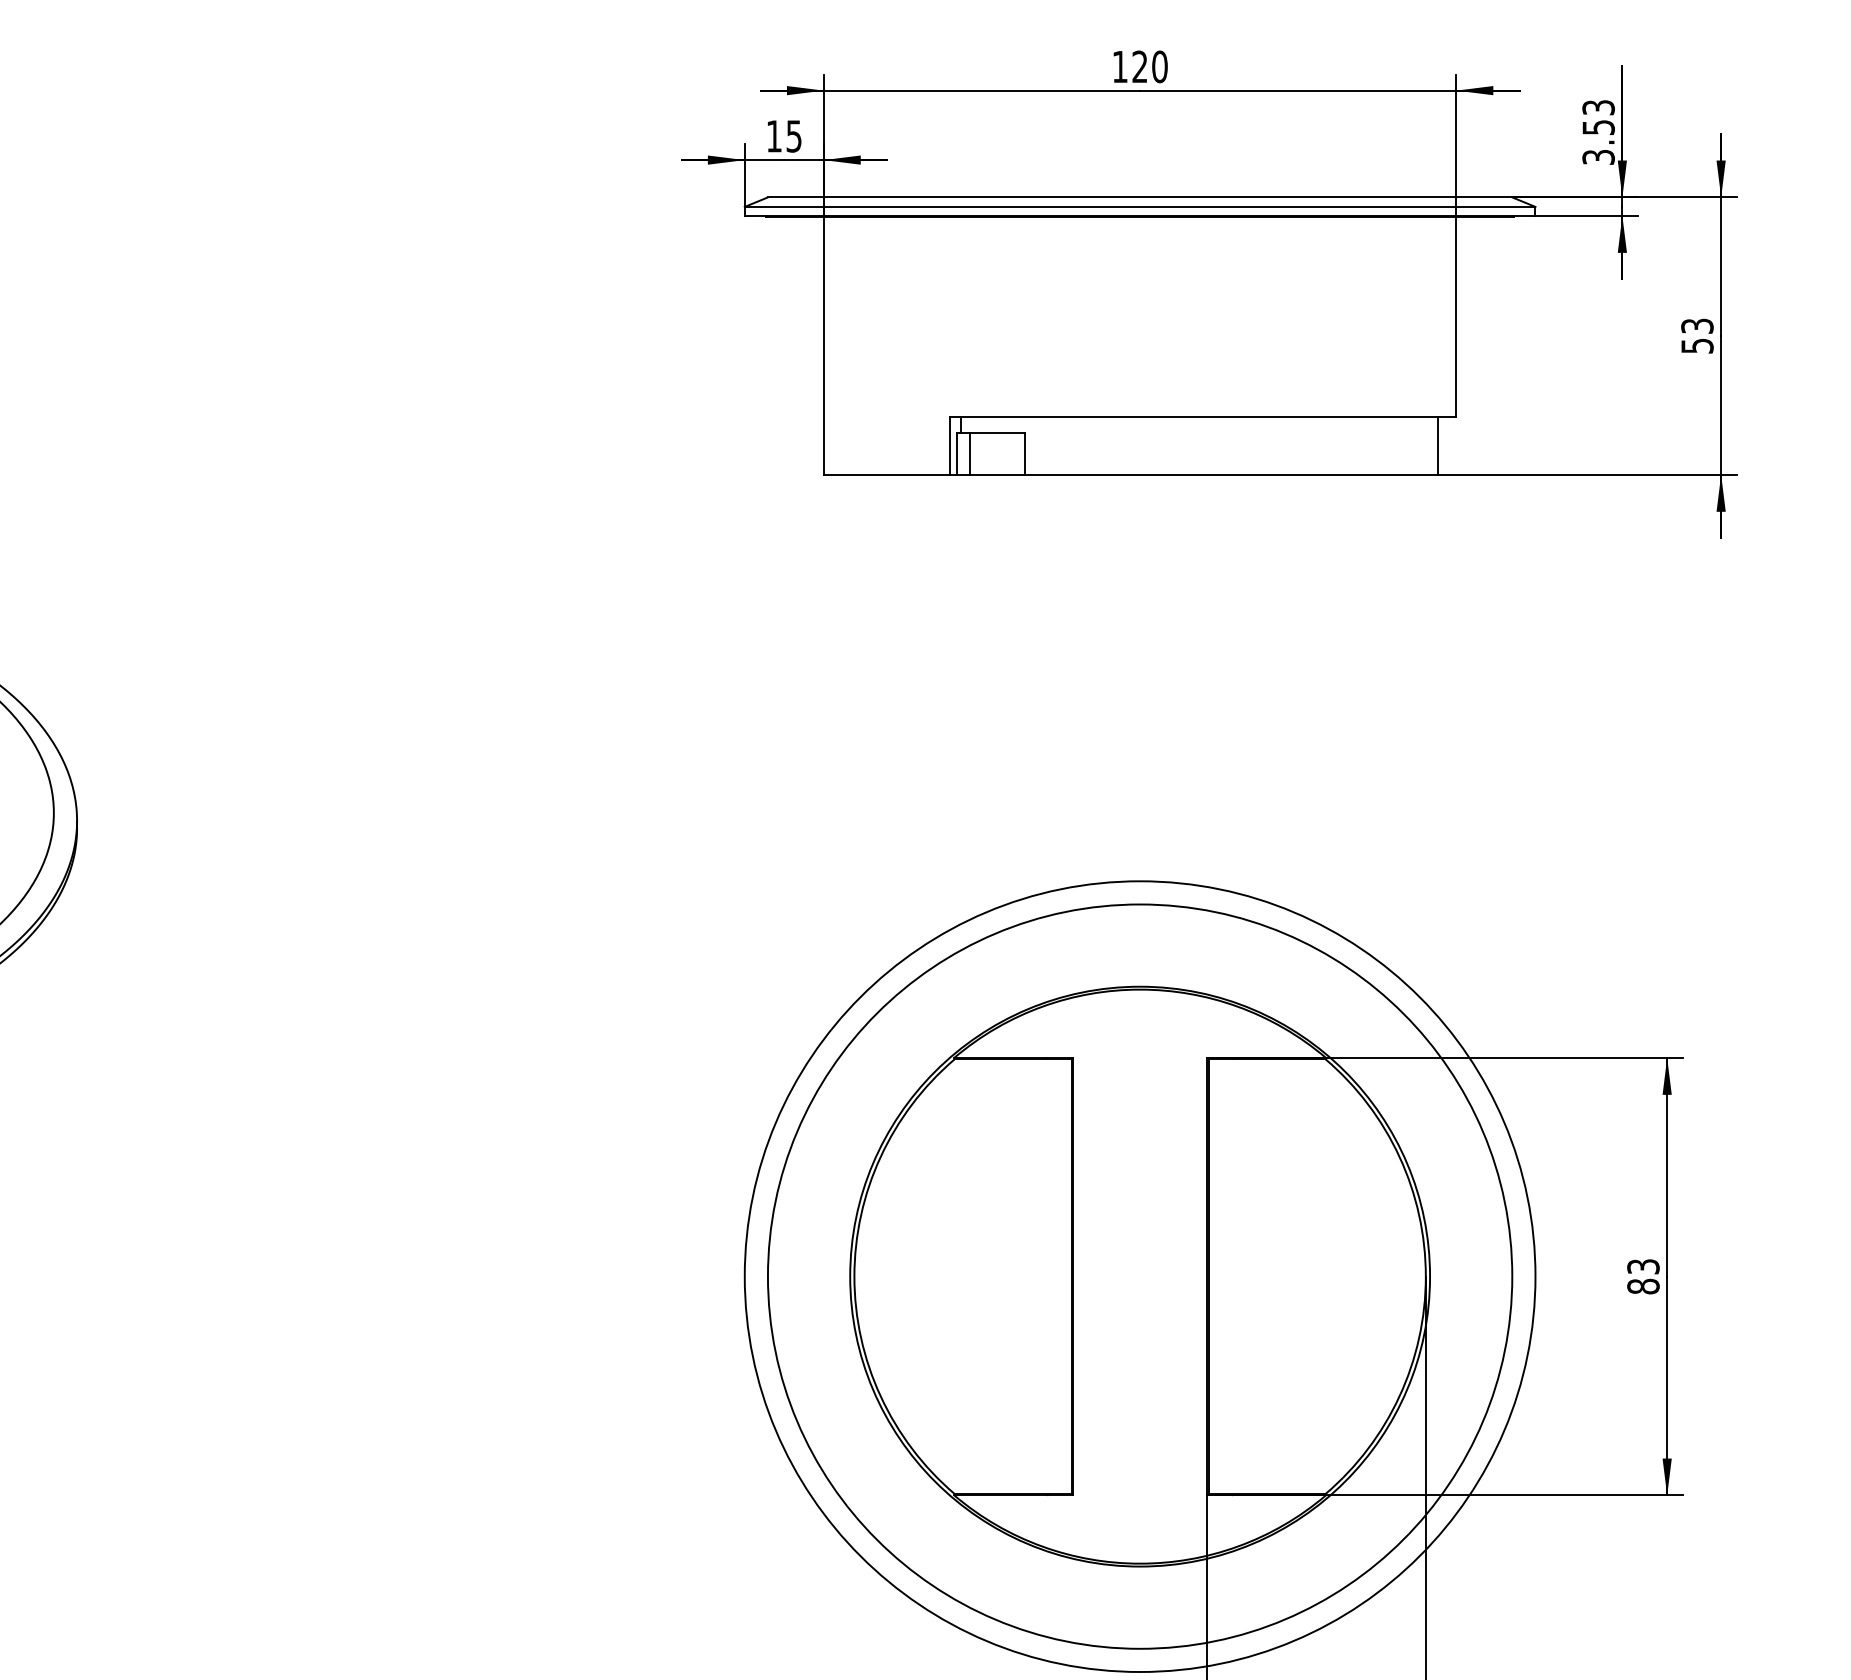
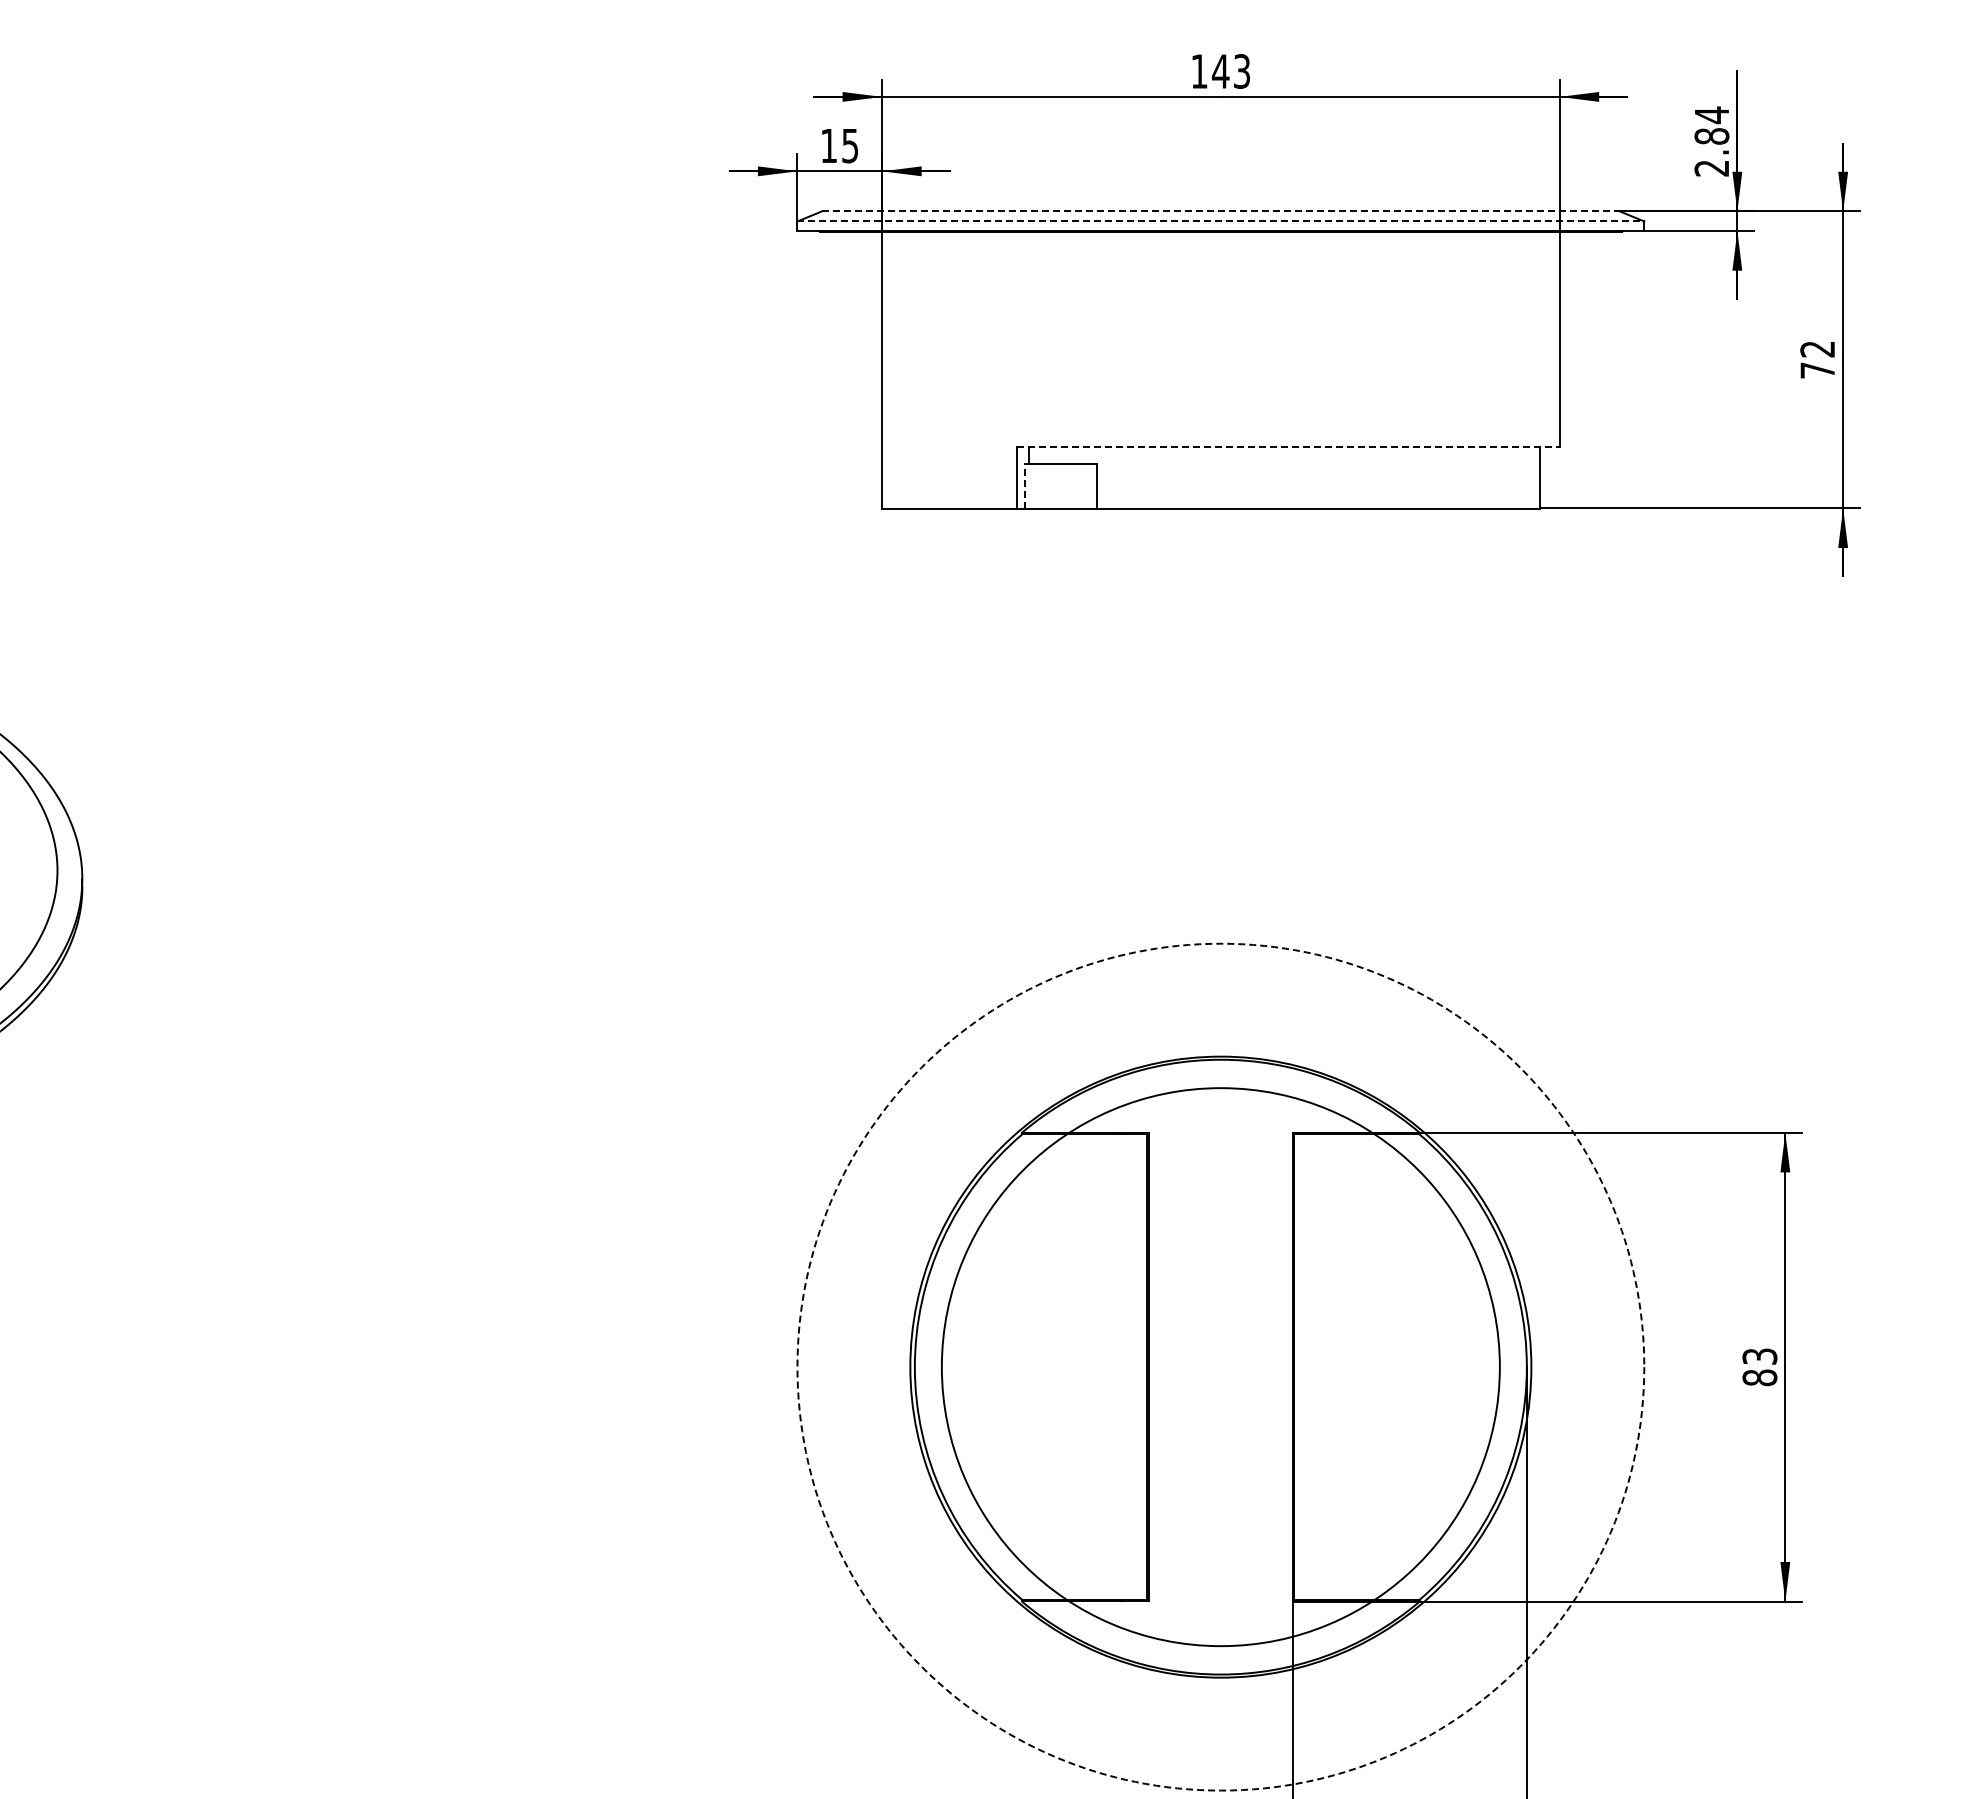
text: (1149, 66) -> (1230, 71), 120 -> 143
text: (1598, 132) -> (1711, 141), 3.53 -> 2.84
line: (1139, 197) -> (1220, 211), solid -> dashed
line: (1140, 206) -> (1221, 221), solid -> dashed
text: (1697, 335) -> (1817, 359), 53 -> 72
line: (1203, 417) -> (1288, 446), solid -> dashed
line: (956, 453) -> (1024, 485), solid -> dashed
line: (970, 453) -> (1039, 485), removed
circle: (1139, 1276) -> (1220, 1366), size x0.7
circle: (1139, 1276) -> (1220, 1366), solid -> dashed

